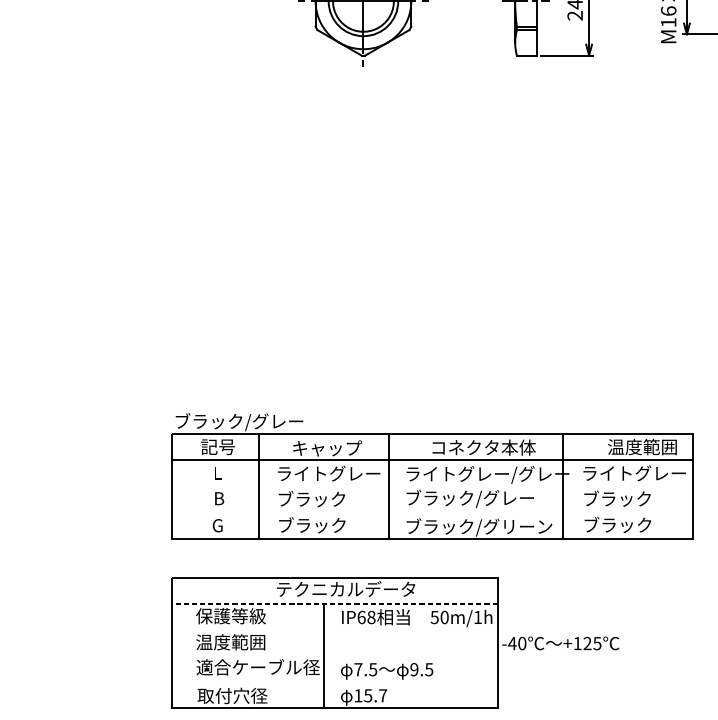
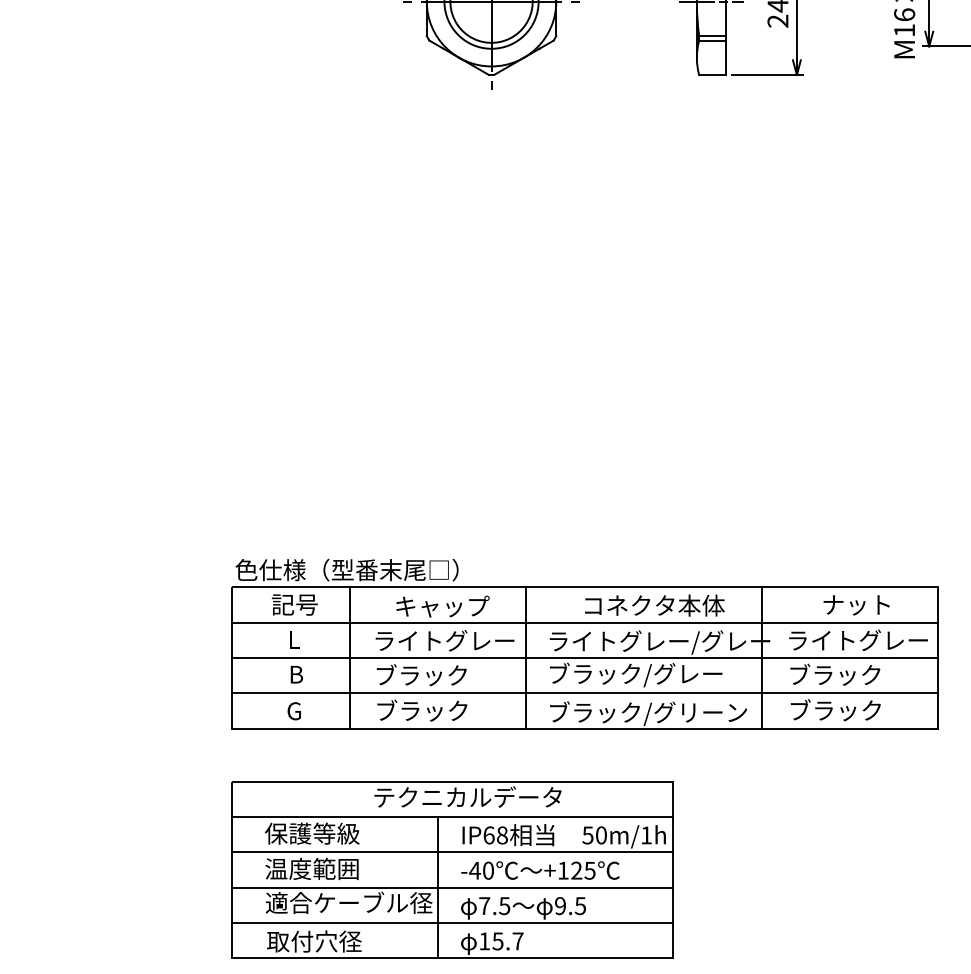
text: (256, 421) -> (346, 570), ブラック/グレー -> 色仕様（型番末尾□）
text: (642, 446) -> (868, 604), 温度範囲 -> ナット
line: (432, 486) -> (584, 658), added
line: (432, 512) -> (584, 693), added
line: (334, 603) -> (452, 816), dashed -> solid
line: (334, 630) -> (452, 852), added
text: (560, 643) -> (540, 870), moved
line: (334, 655) -> (452, 887), added
line: (334, 681) -> (452, 922), added

